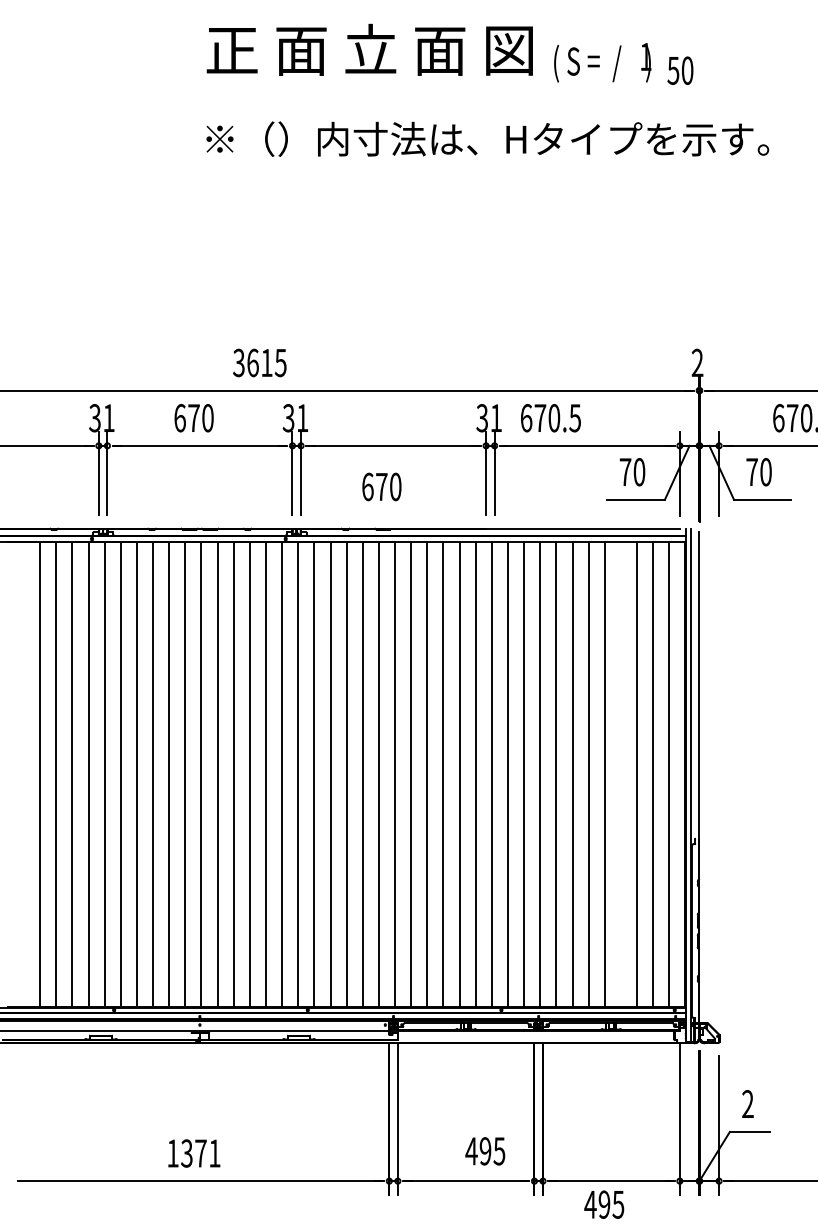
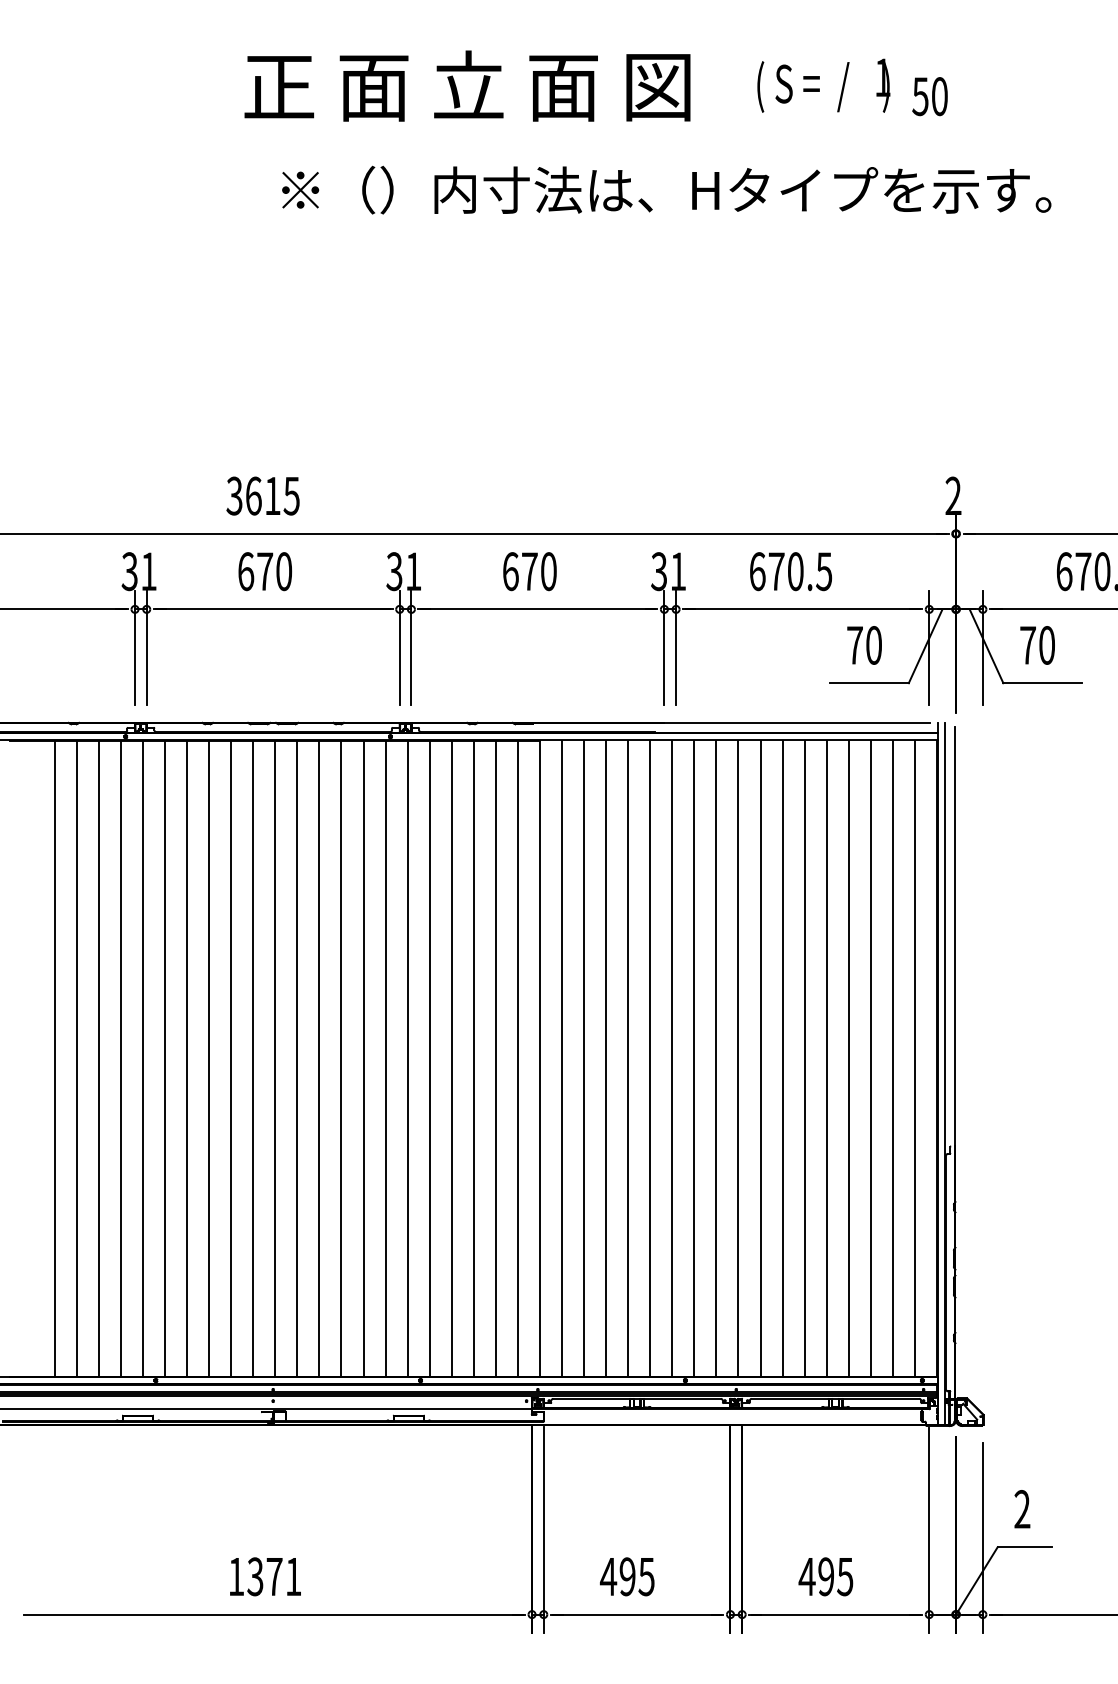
text: (369, 49) -> (467, 85), moved
text: (259, 362) -> (262, 495), moved
text: (550, 418) -> (790, 571), moved
text: (381, 486) -> (529, 571), moved
line: (620, 774) -> (848, 1058), added
text: (485, 1151) -> (627, 1576), moved
text: (603, 1204) -> (825, 1576), moved

